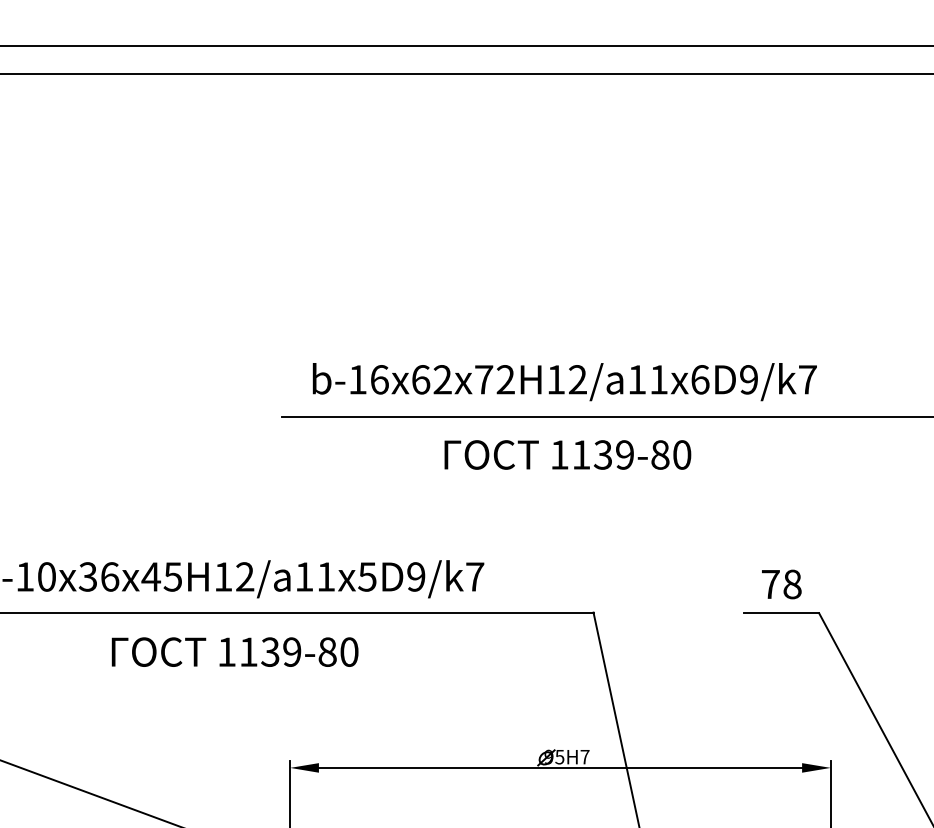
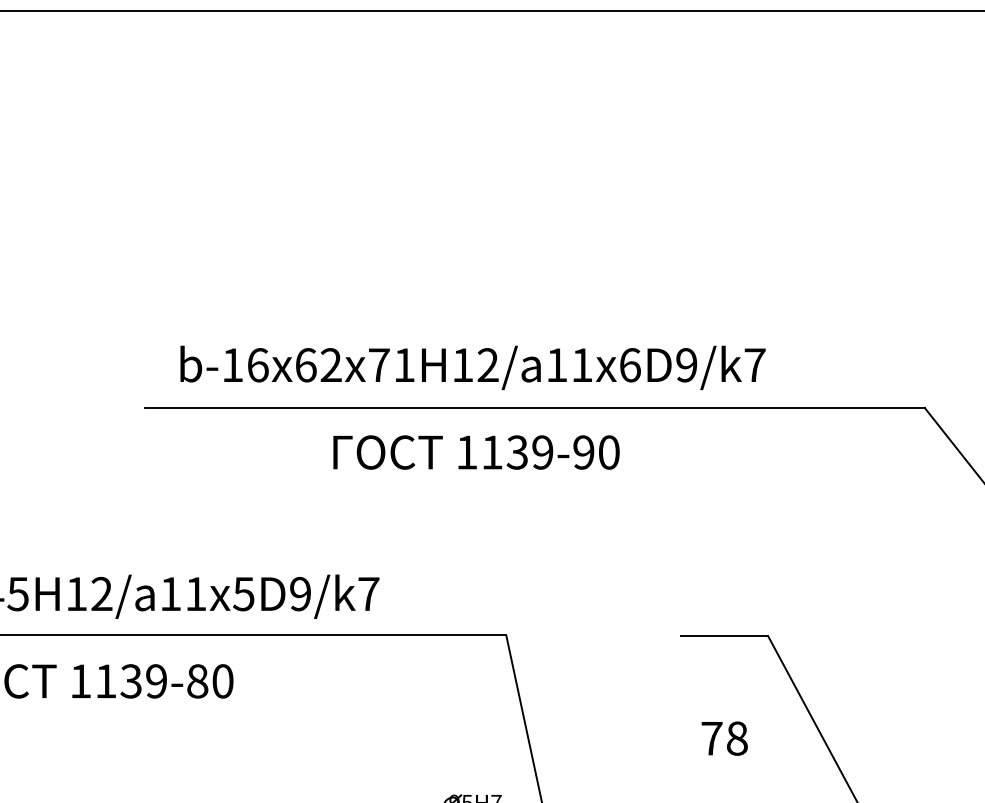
text: (505, 379) -> (404, 364), b-16x62x72H12/a11x6D9/k7 -> b-16x62x71H12/a11x6D9/k7
text: (660, 454) -> (584, 451), 1139-80 -> 1139-90
text: (781, 584) -> (724, 738), moved

